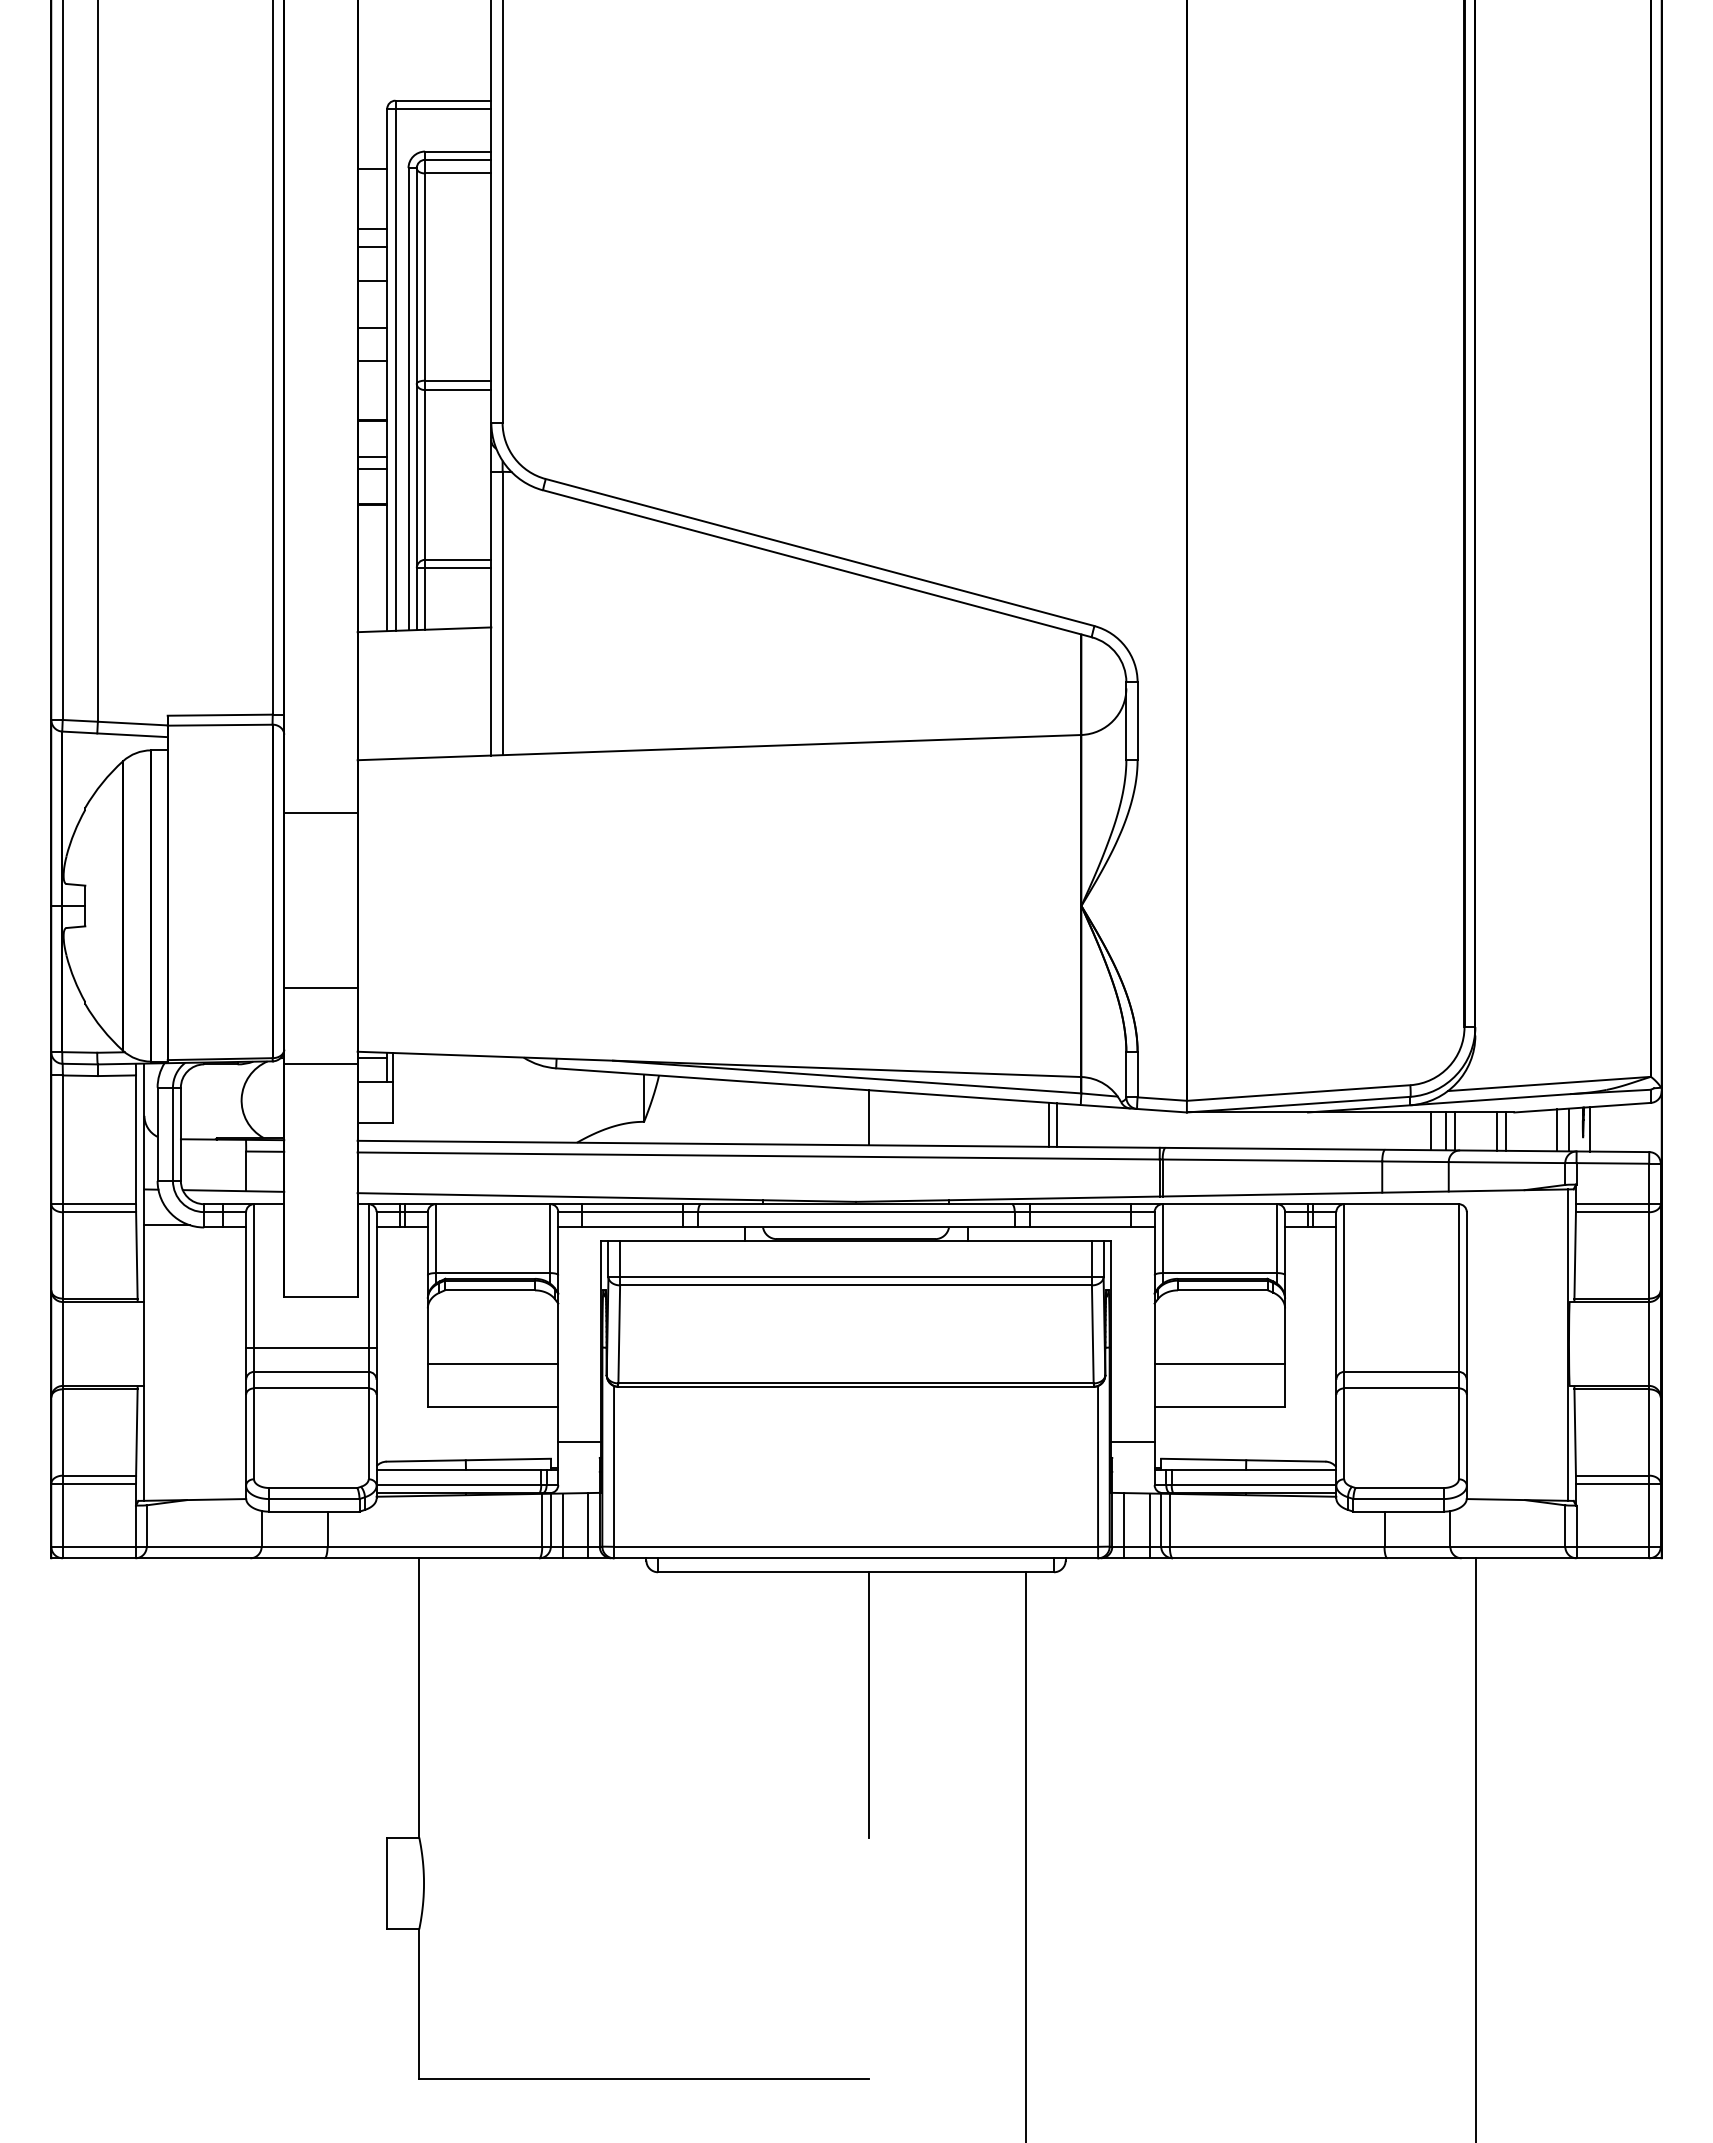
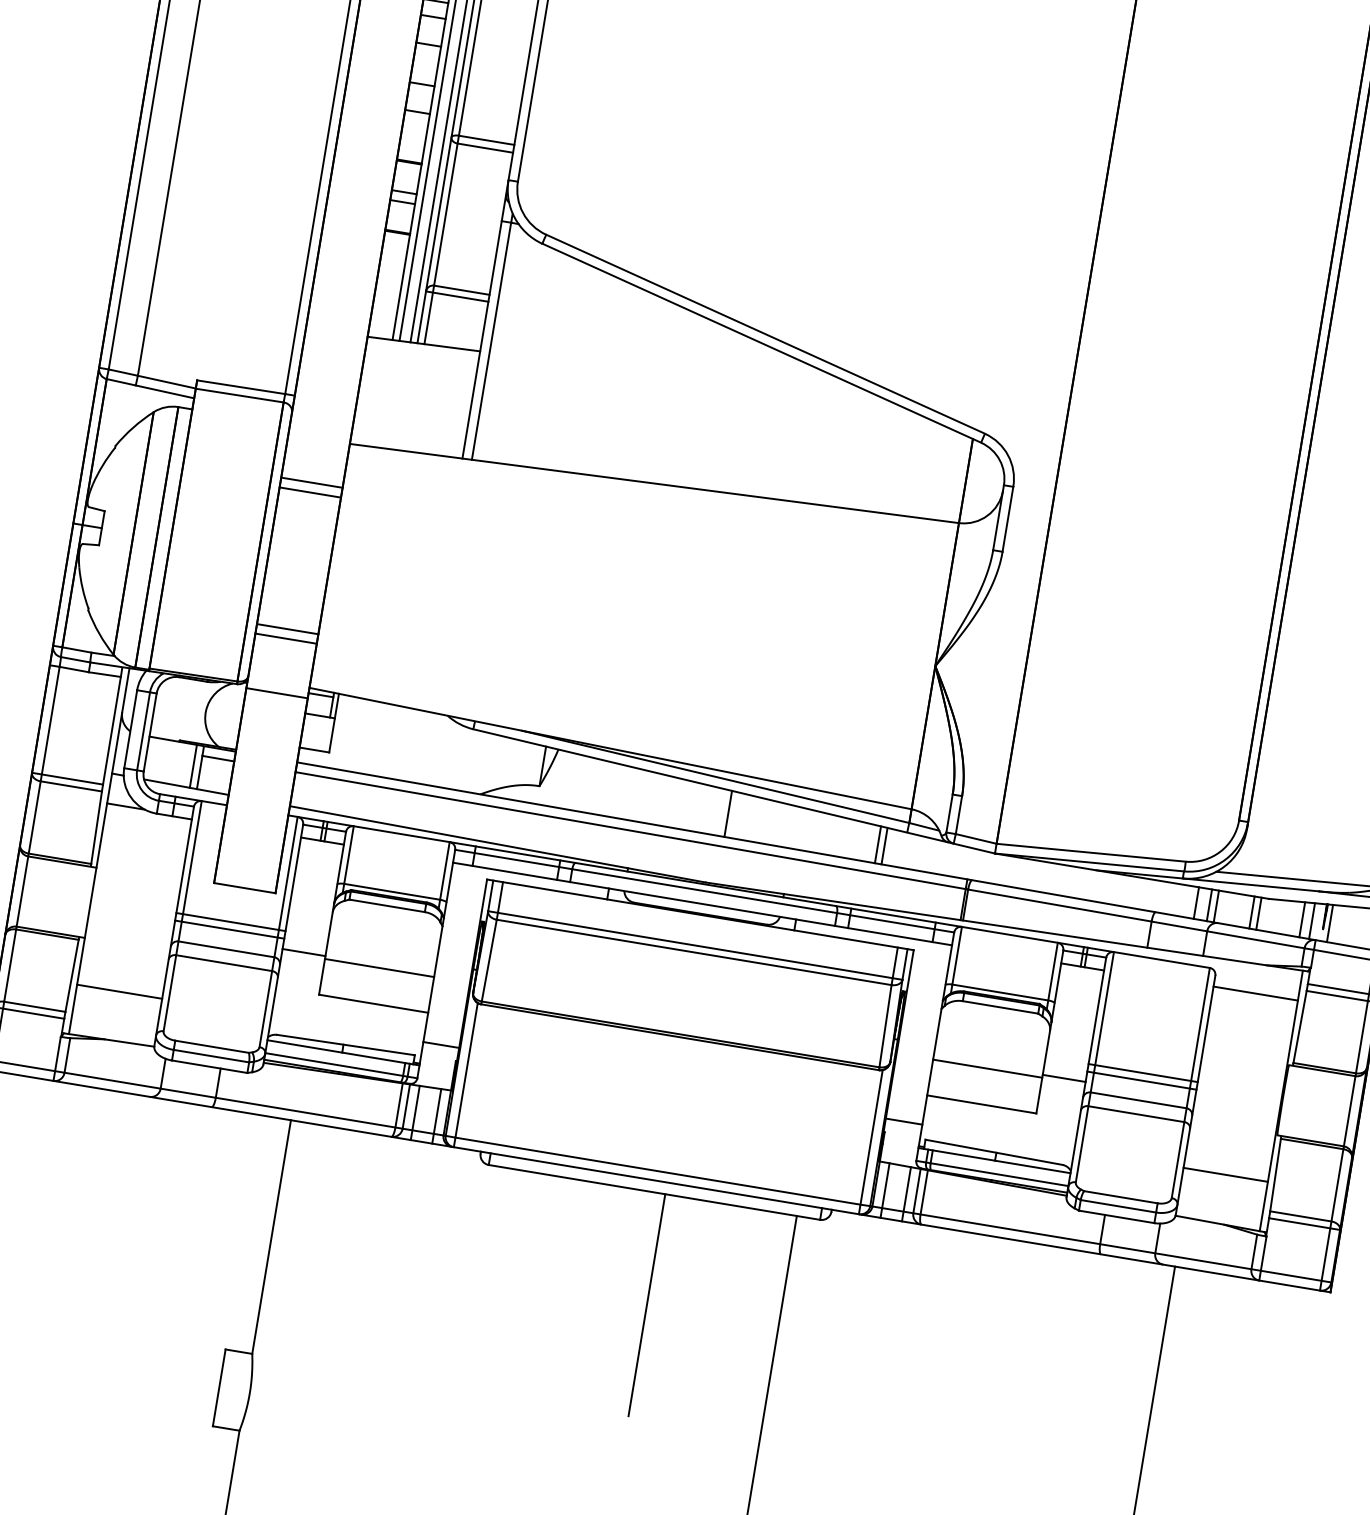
line: (320, 824) -> (309, 492), added
line: (320, 999) -> (285, 639), added
line: (237, 1165) -> (193, 766), added
line: (1516, 1225) -> (1255, 993), added
line: (311, 1339) -> (231, 922), added
line: (1401, 1339) -> (1143, 1073), added
line: (1401, 1348) -> (1141, 1080), added
line: (401, 1360) -> (303, 952), added
line: (1310, 1360) -> (1064, 1078), added
line: (195, 1441) -> (119, 991), added
line: (1516, 1441) -> (1225, 1174), added

